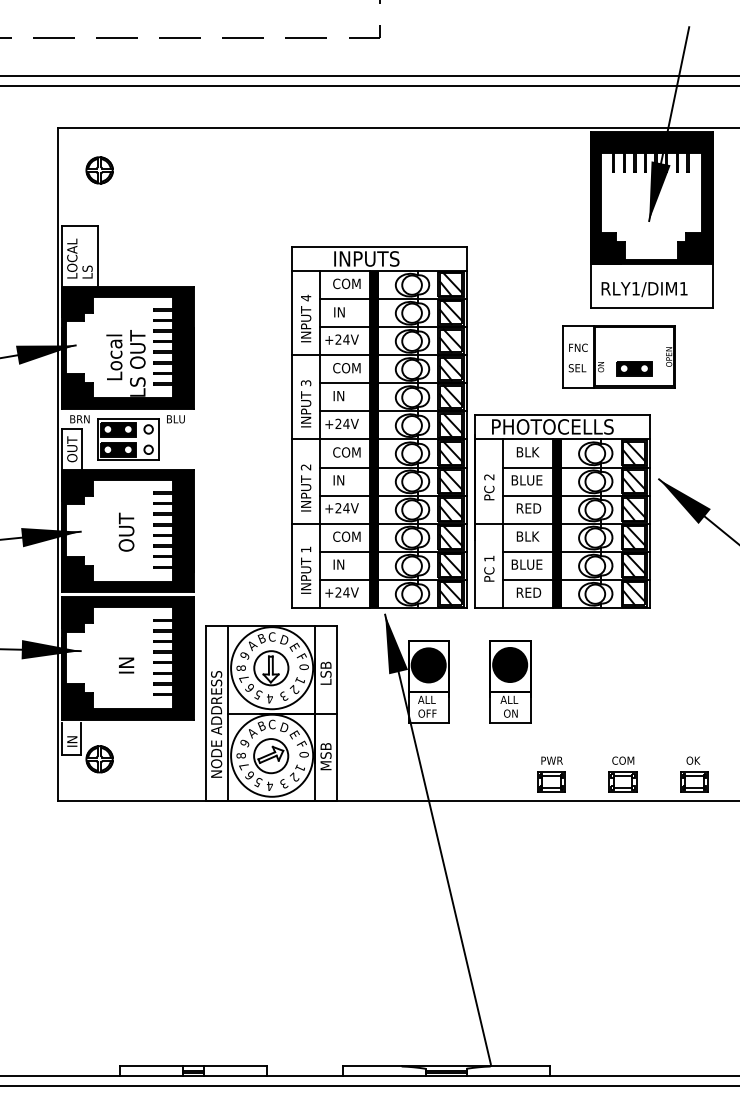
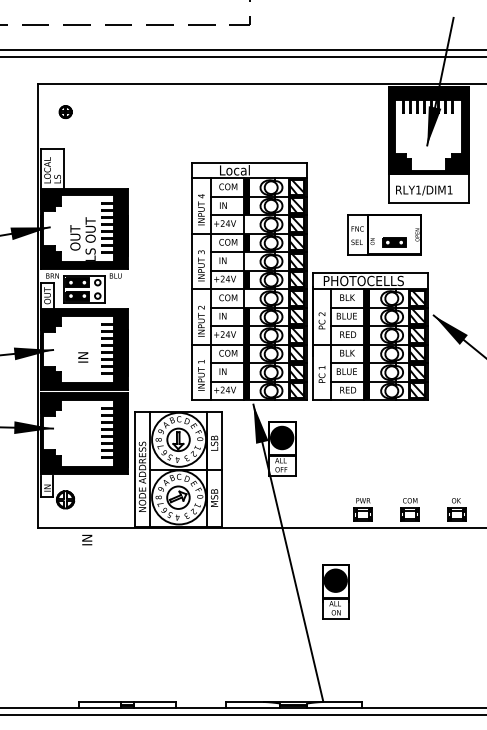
part: (99, 169) -> (65, 111), size x0.7
text: (366, 259) -> (241, 170), INPUTS -> Local
fill: (374, 341) -> (246, 224), removed
part: (619, 356) -> (384, 234), moved
text: (114, 357) -> (75, 235), Local -> OUT
fill: (374, 397) -> (246, 261), removed
fill: (374, 453) -> (246, 298), removed
text: (126, 532) -> (83, 350), OUT -> IN
text: (126, 664) -> (87, 539), moved
part: (509, 681) -> (335, 591), moved

